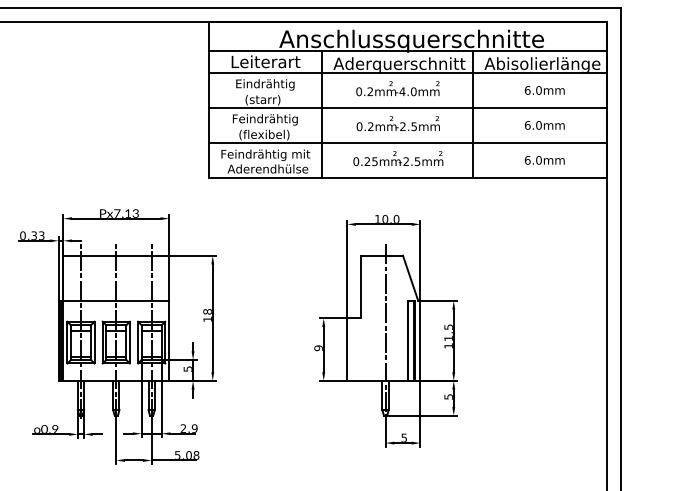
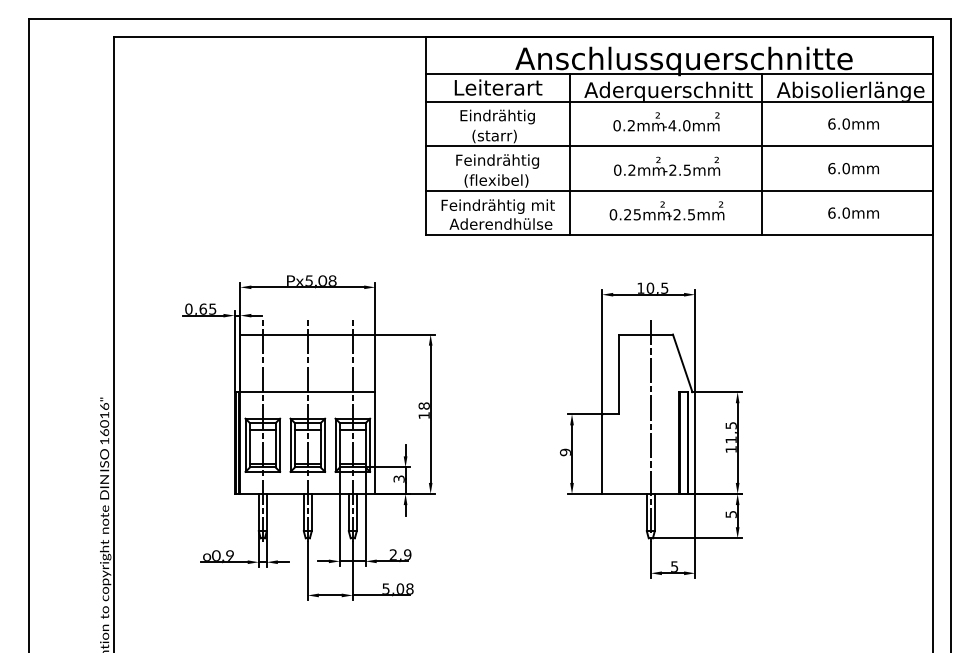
text: (126, 213) -> (320, 280), Px7,13 -> Px5,08
text: (396, 218) -> (664, 287), 10,0 -> 10,5
text: (37, 235) -> (207, 308), 0,33 -> 0,65
text: (187, 368) -> (398, 478), 5 -> 3

